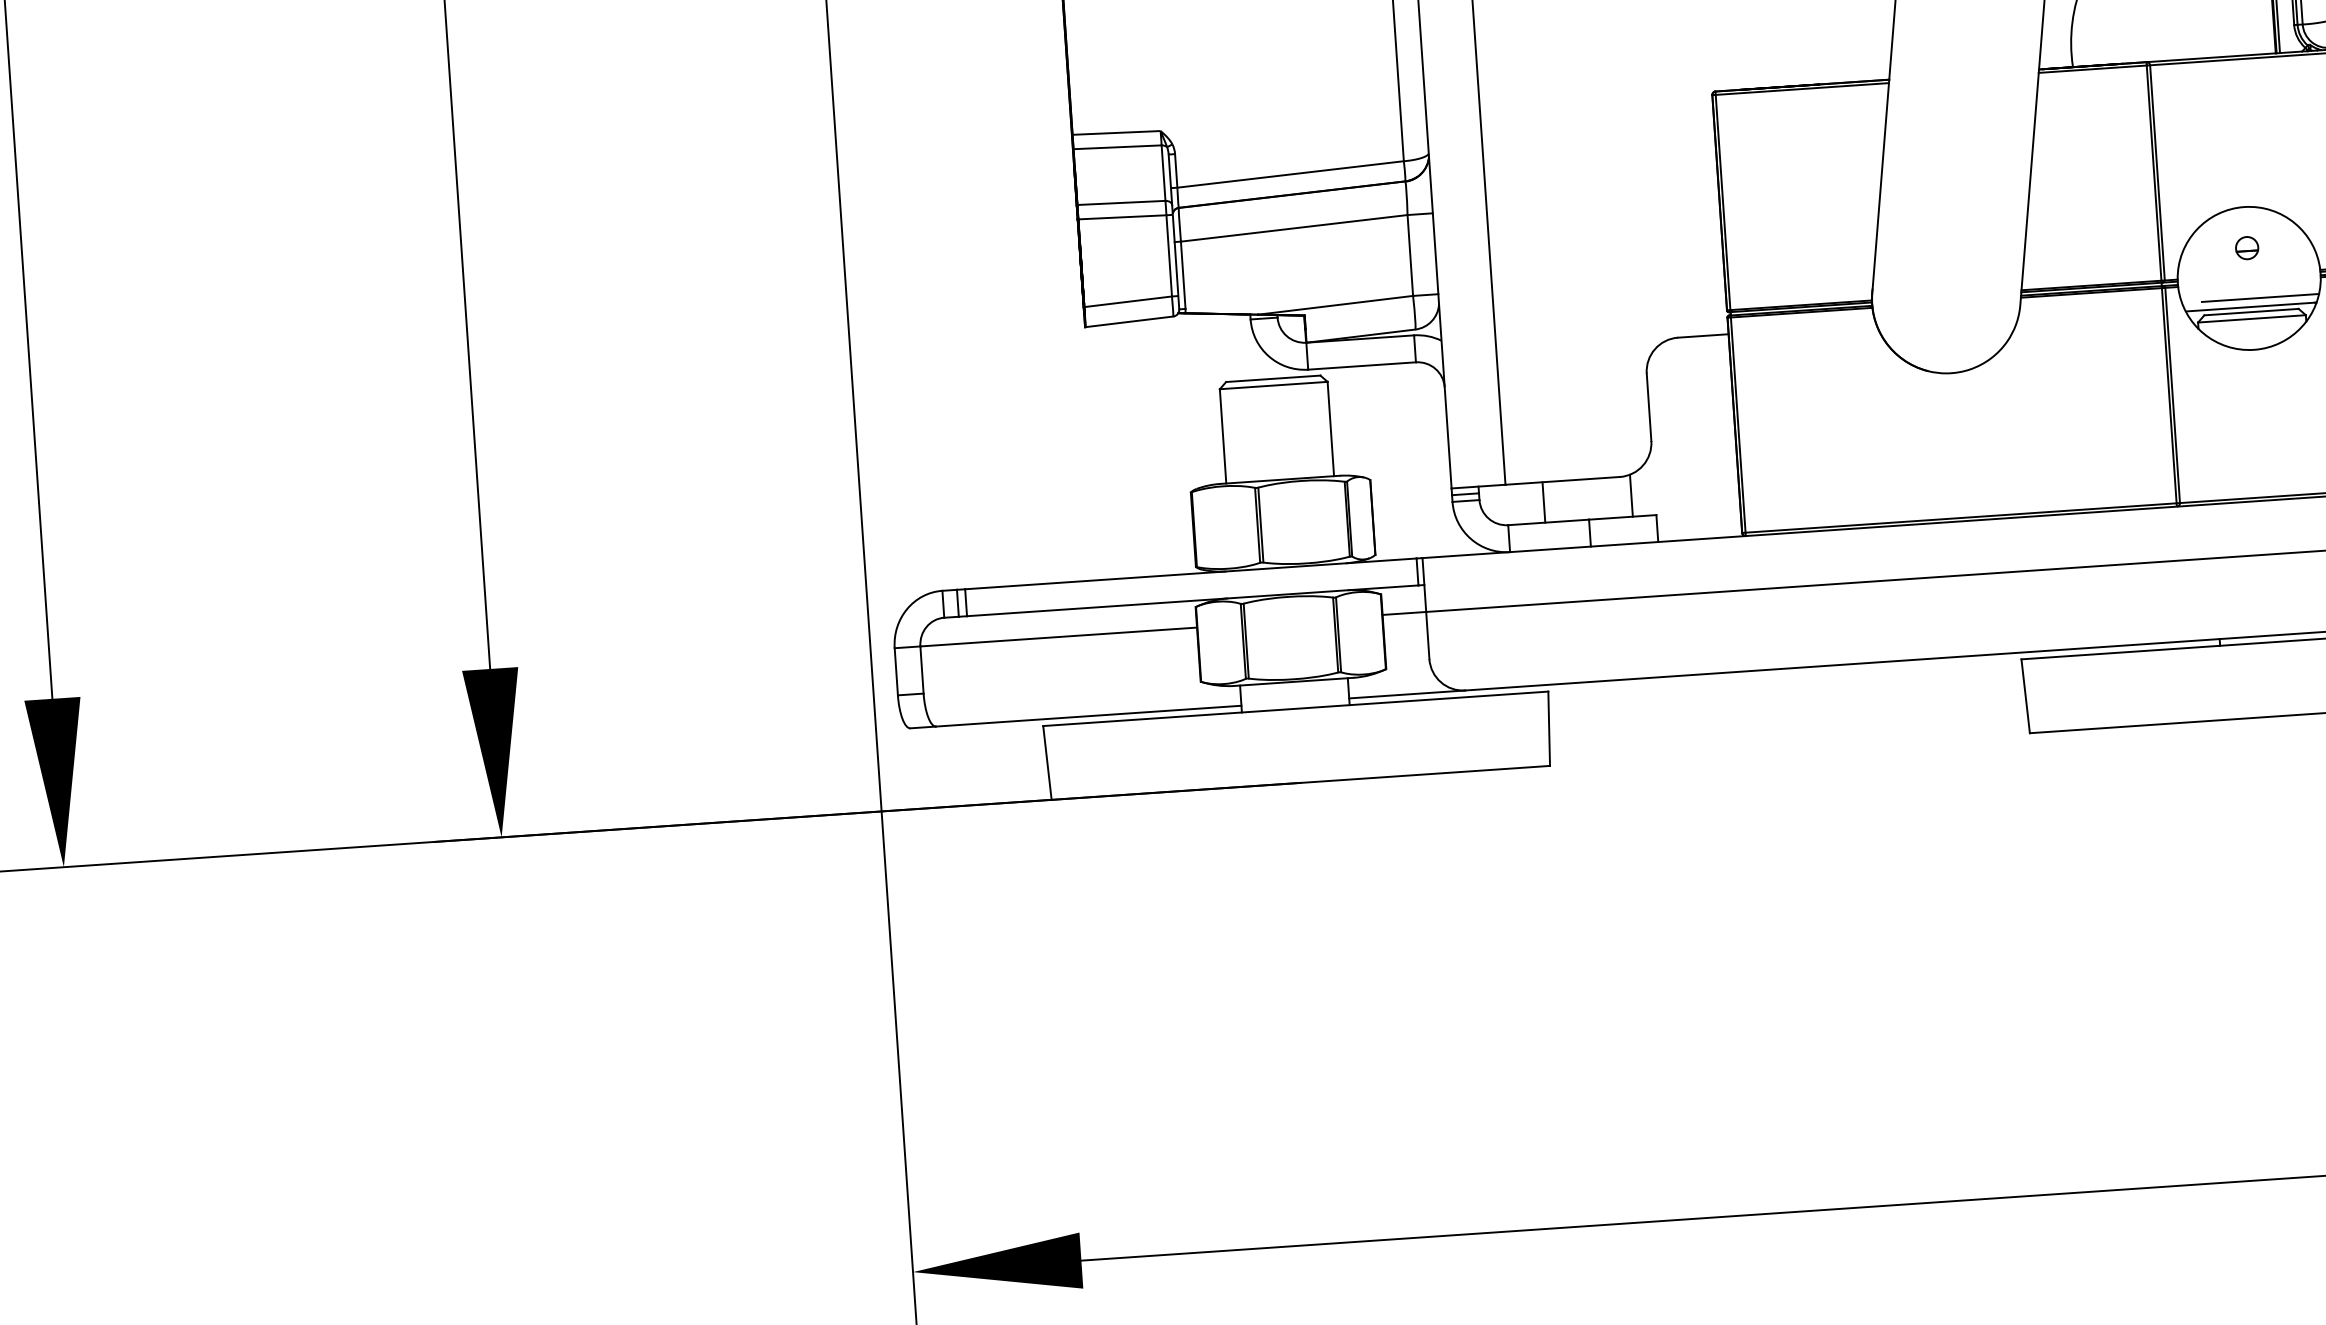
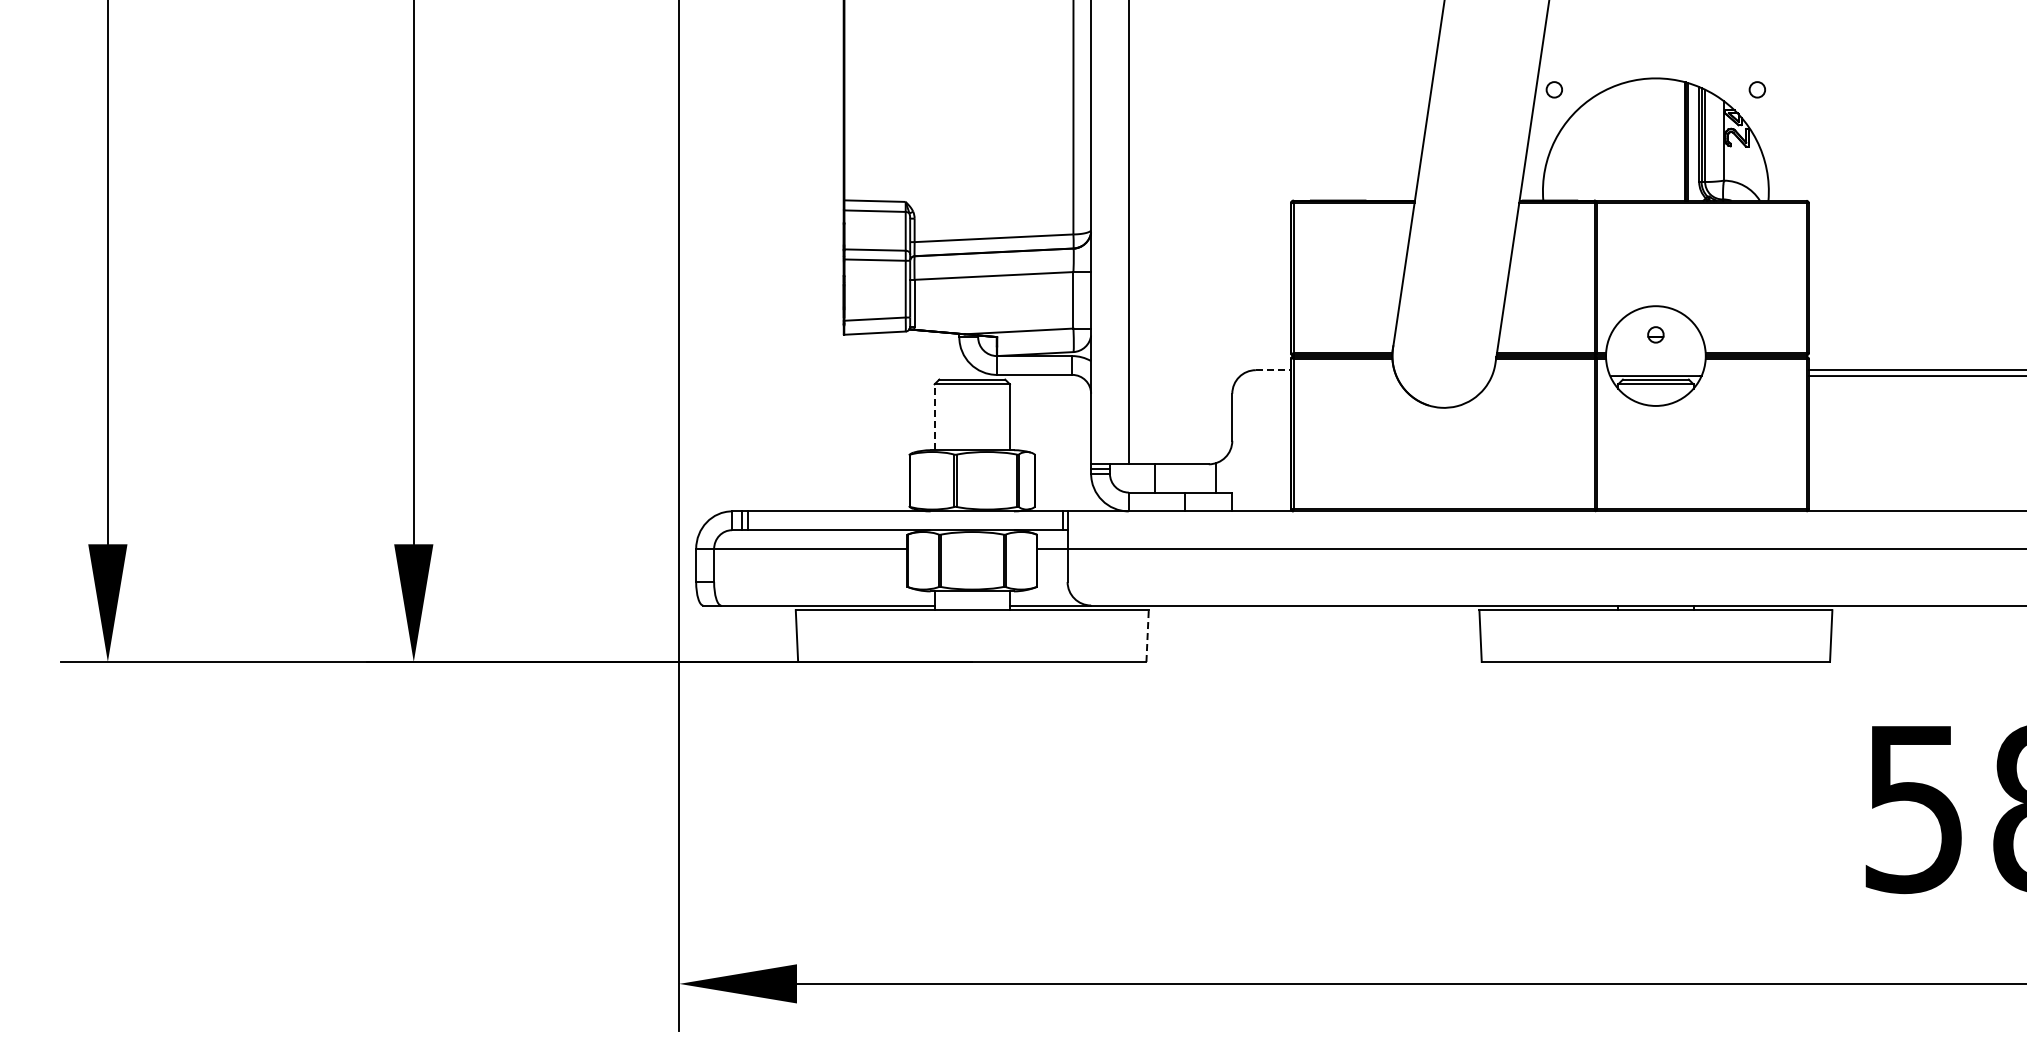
line: (2260, 298) -> (1662, 370), removed
line: (1703, 336) -> (1273, 370), solid -> dashed
line: (1222, 436) -> (934, 417), solid -> dashed
line: (1549, 729) -> (1147, 636), solid -> dashed

